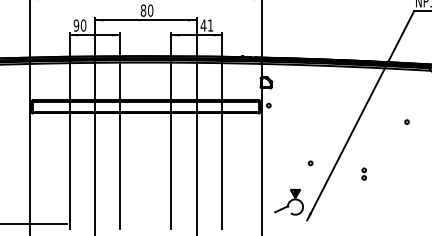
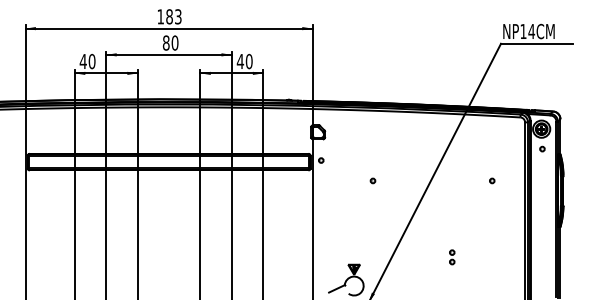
text: (75, 25) -> (82, 61), 90 -> 40
text: (210, 25) -> (248, 61), 41 -> 40
part: (310, 162) -> (372, 180), moved
part: (364, 174) -> (452, 257), moved

